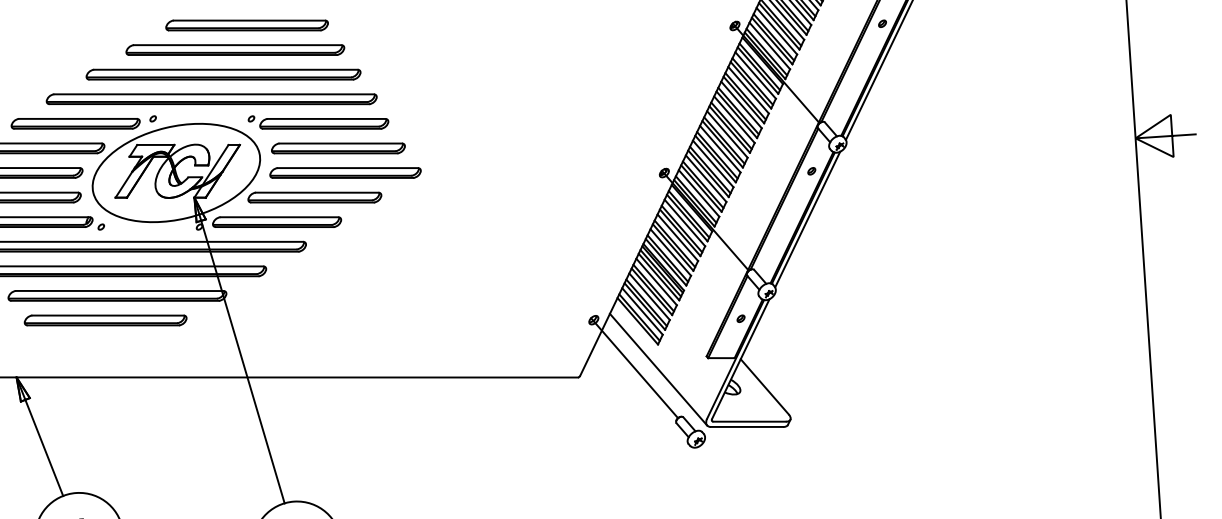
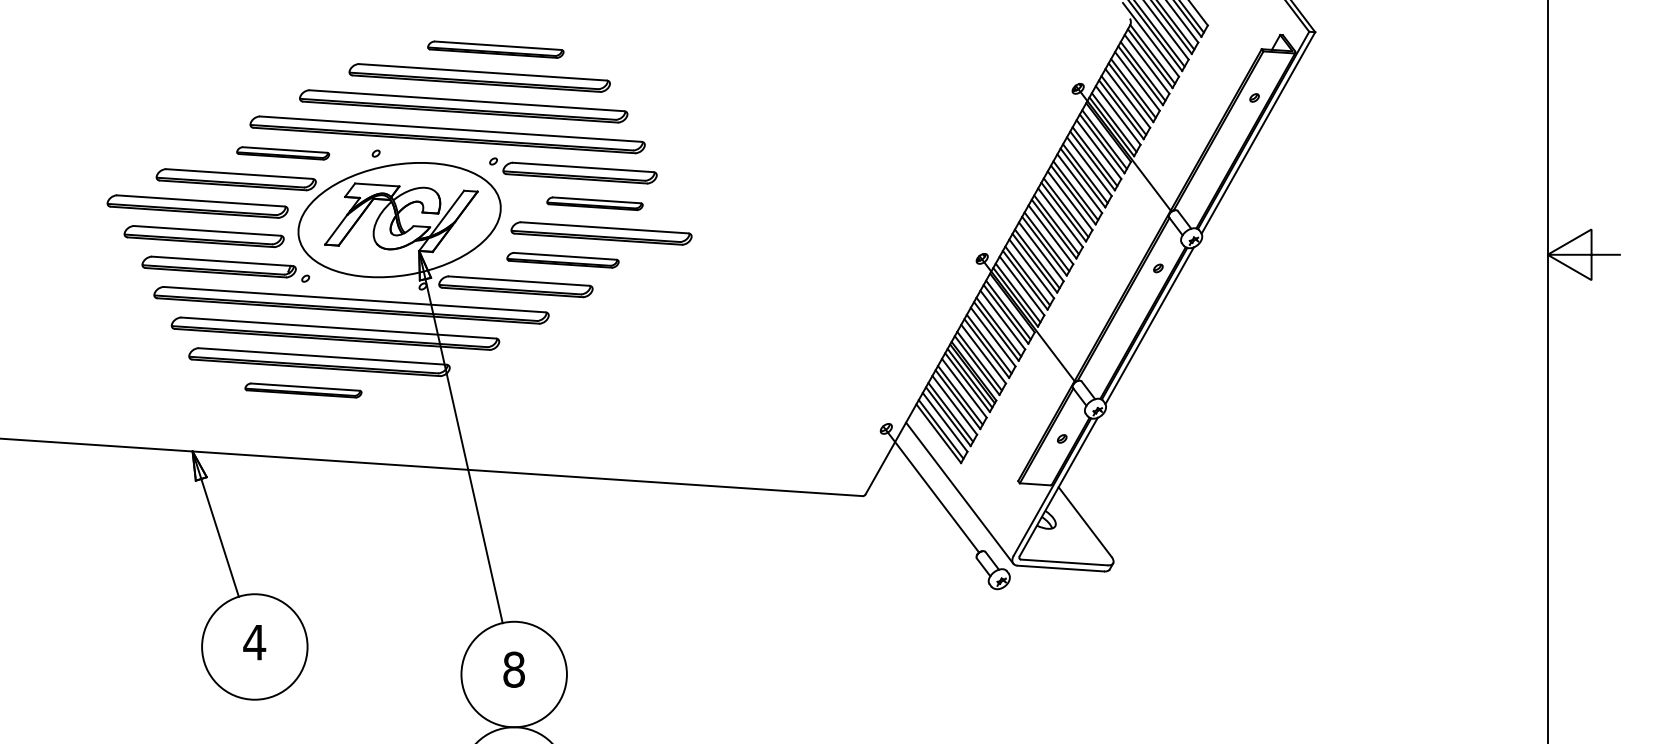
part: (246, 25) -> (495, 49), size x0.7
part: (75, 123) -> (282, 153), size x0.6
part: (337, 148) -> (594, 203), size x0.6
part: (314, 196) -> (562, 259), size x0.7
part: (105, 320) -> (303, 390), size x0.6

